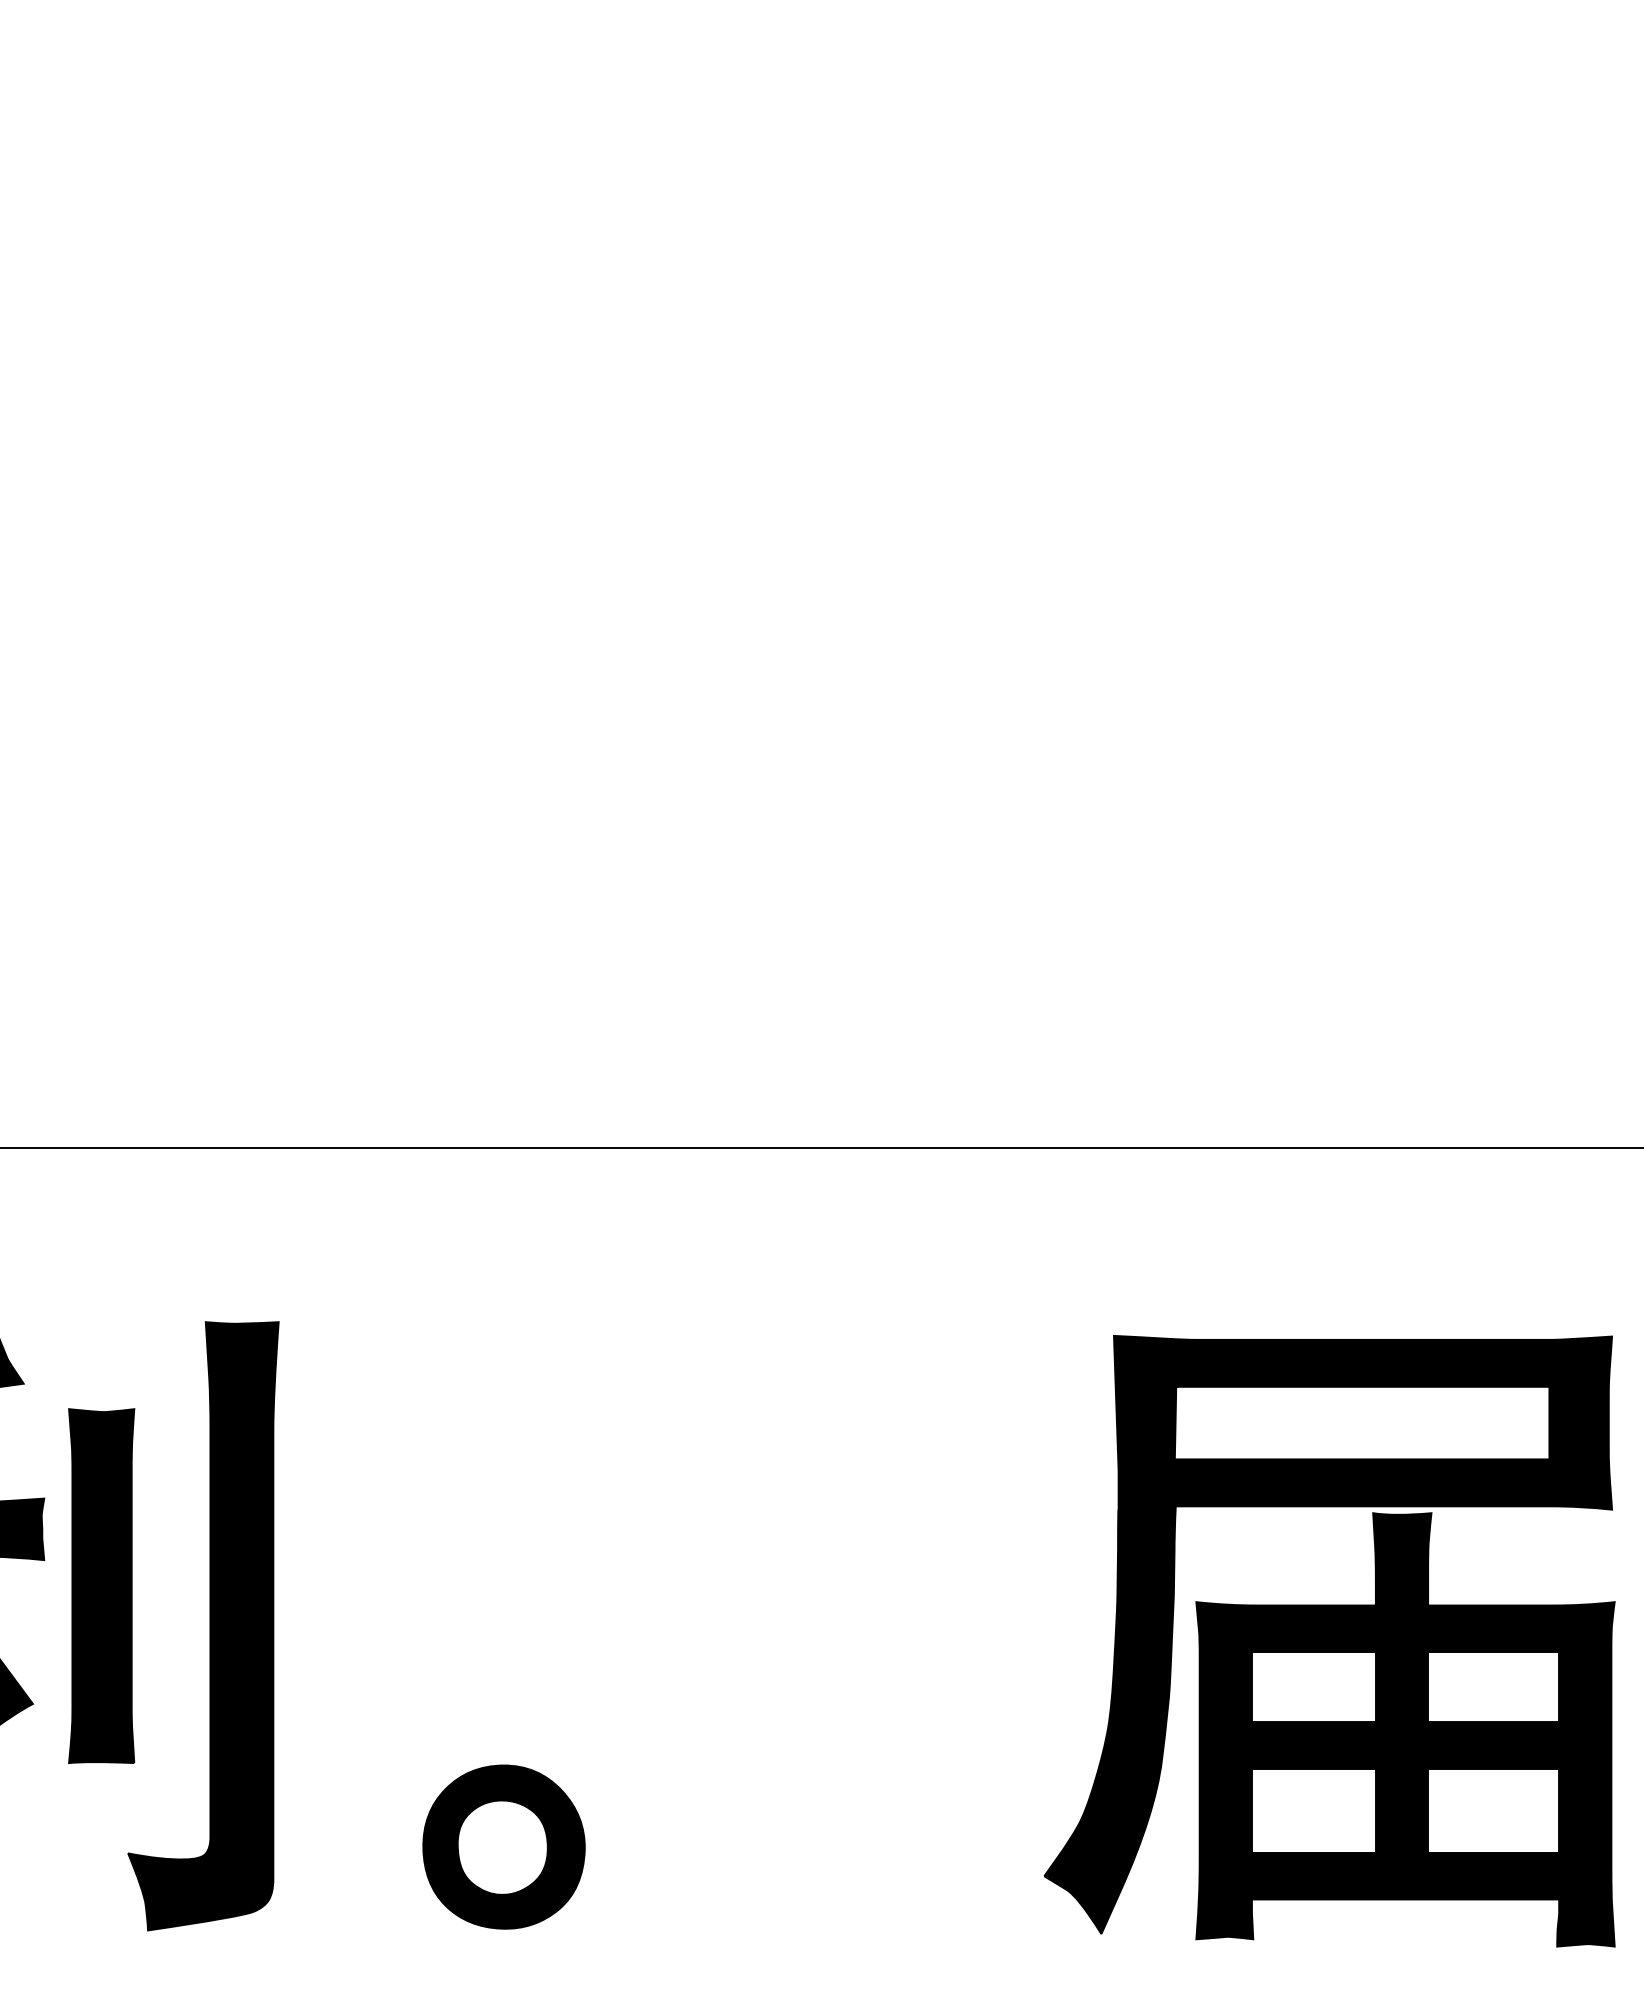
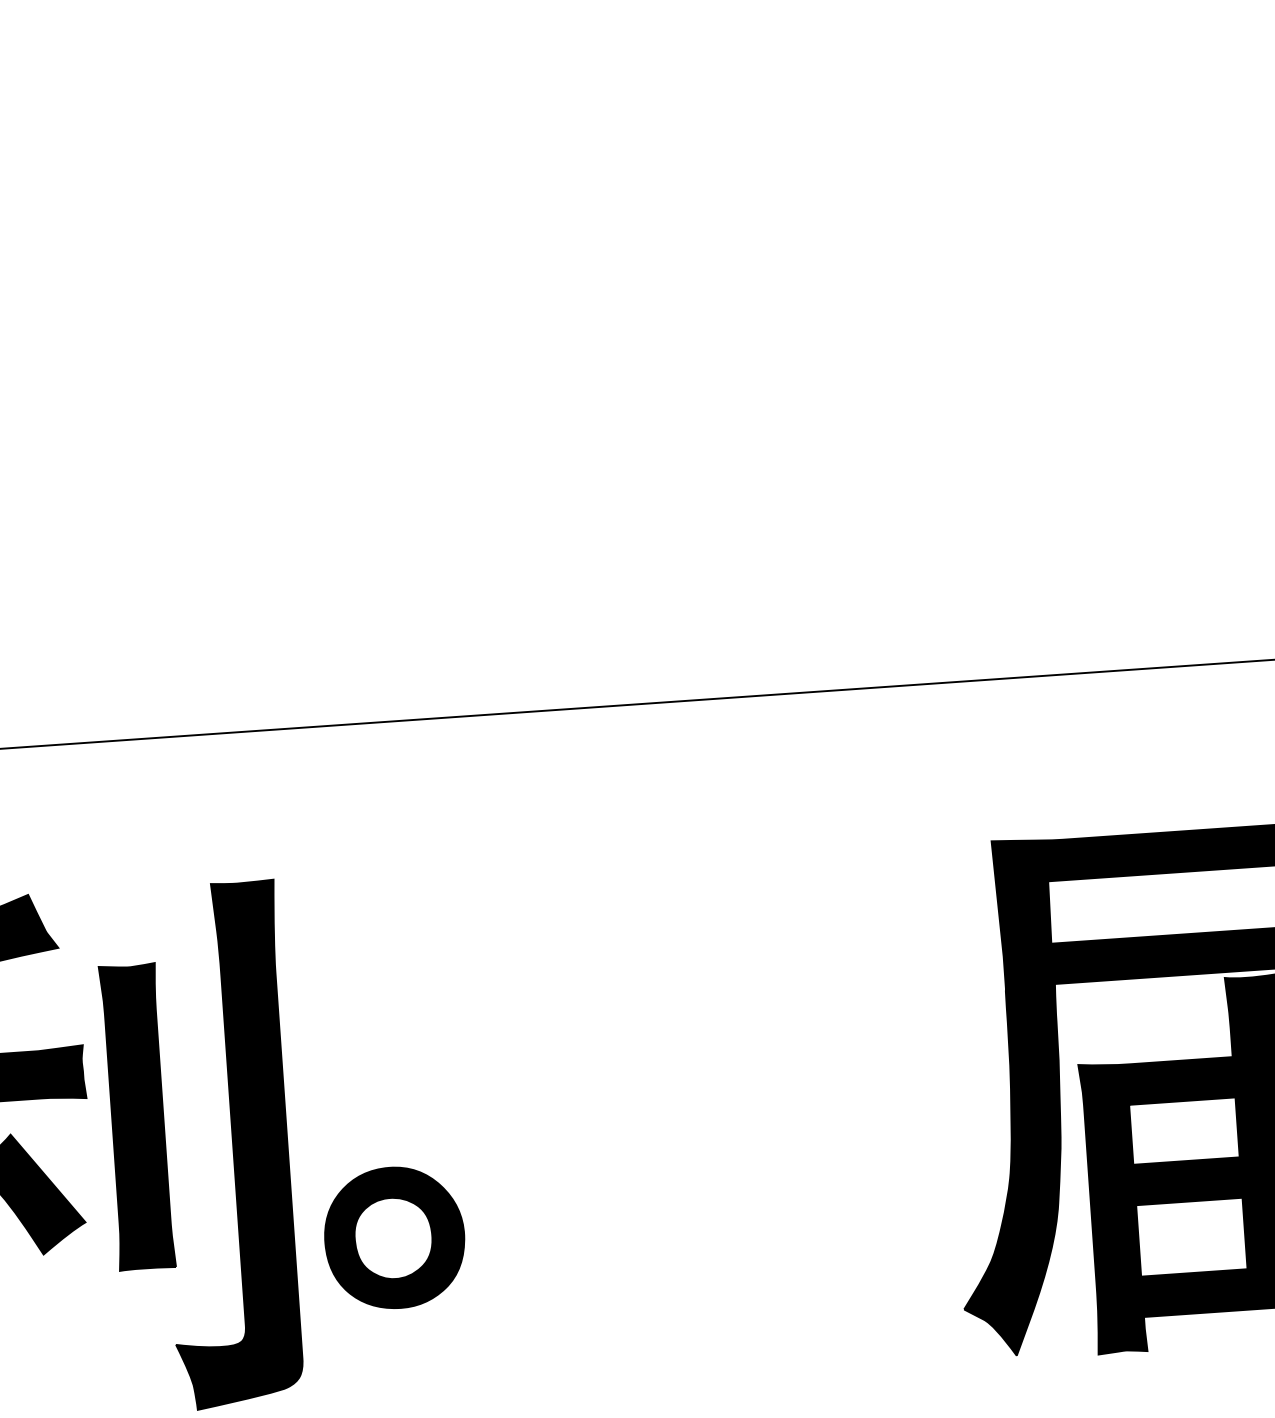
part: (503, 1846) -> (394, 1237), moved

